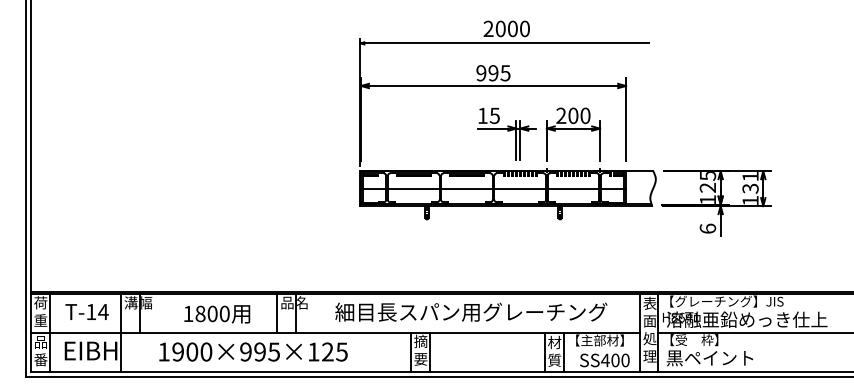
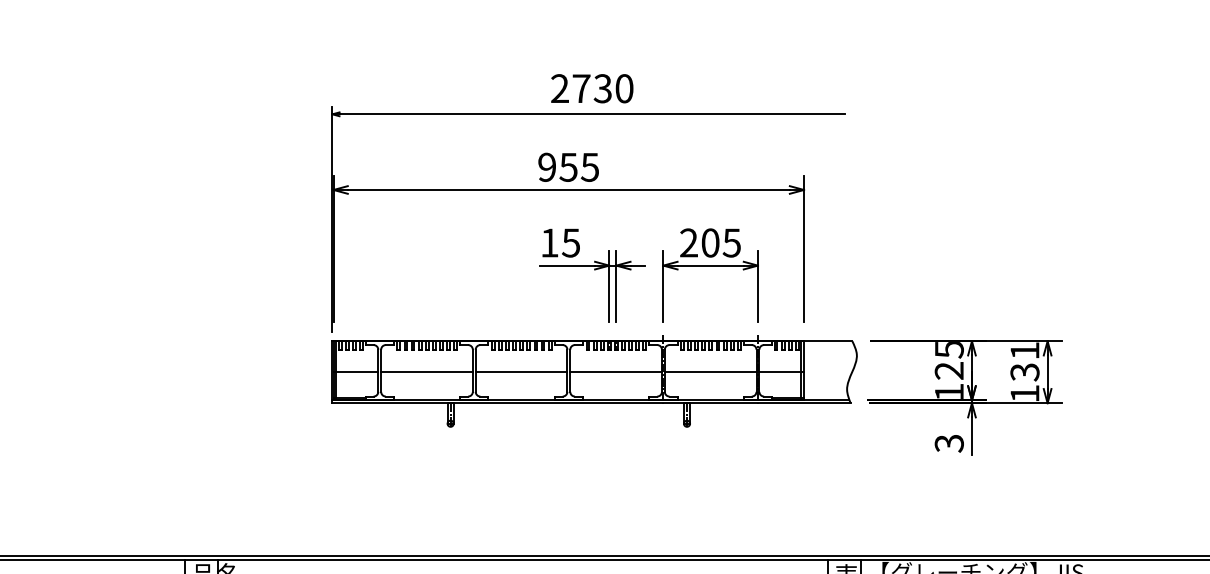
text: (506, 28) -> (591, 87), 2000 -> 2730
text: (493, 73) -> (568, 167), 995 -> 955
text: (585, 115) -> (732, 242), 200 -> 205
text: (707, 228) -> (948, 442), 6 -> 3

